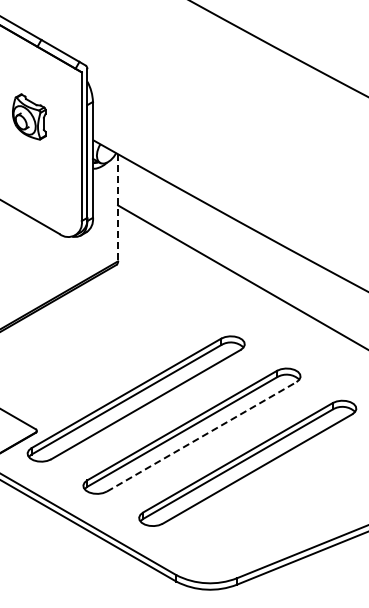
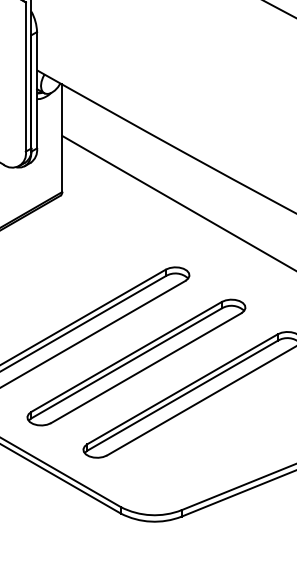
line: (118, 207) -> (62, 138), dashed -> solid
line: (202, 436) -> (147, 367), dashed -> solid

